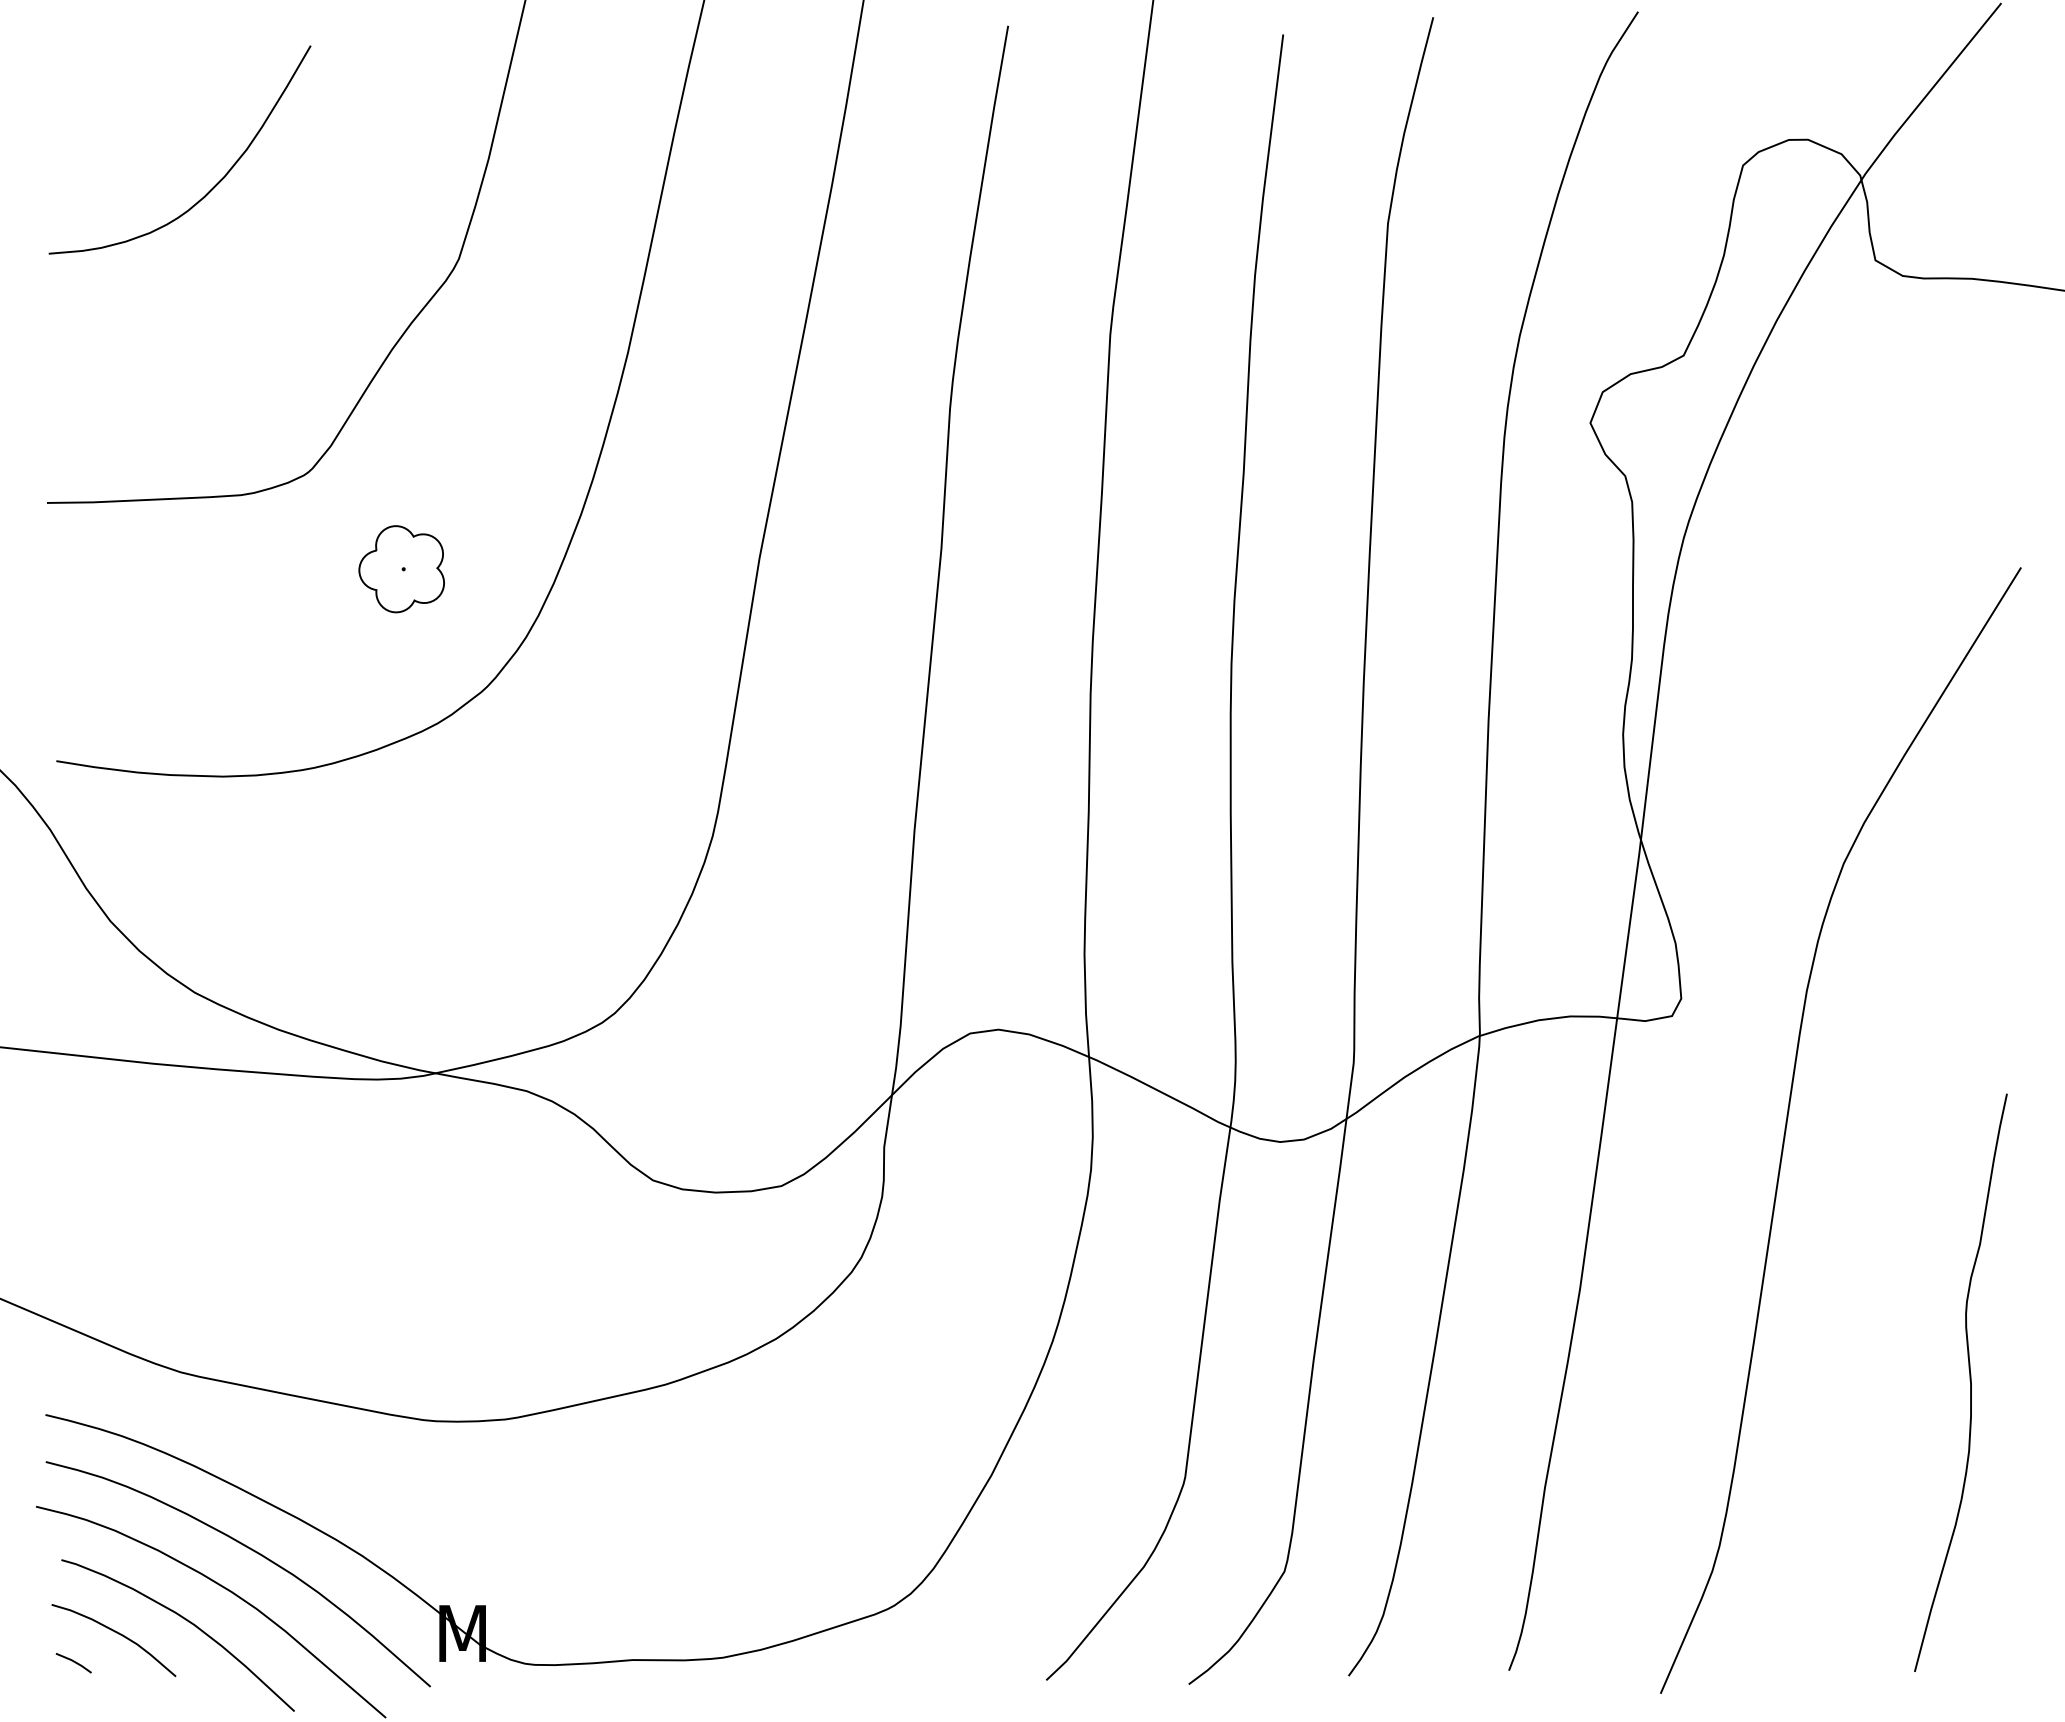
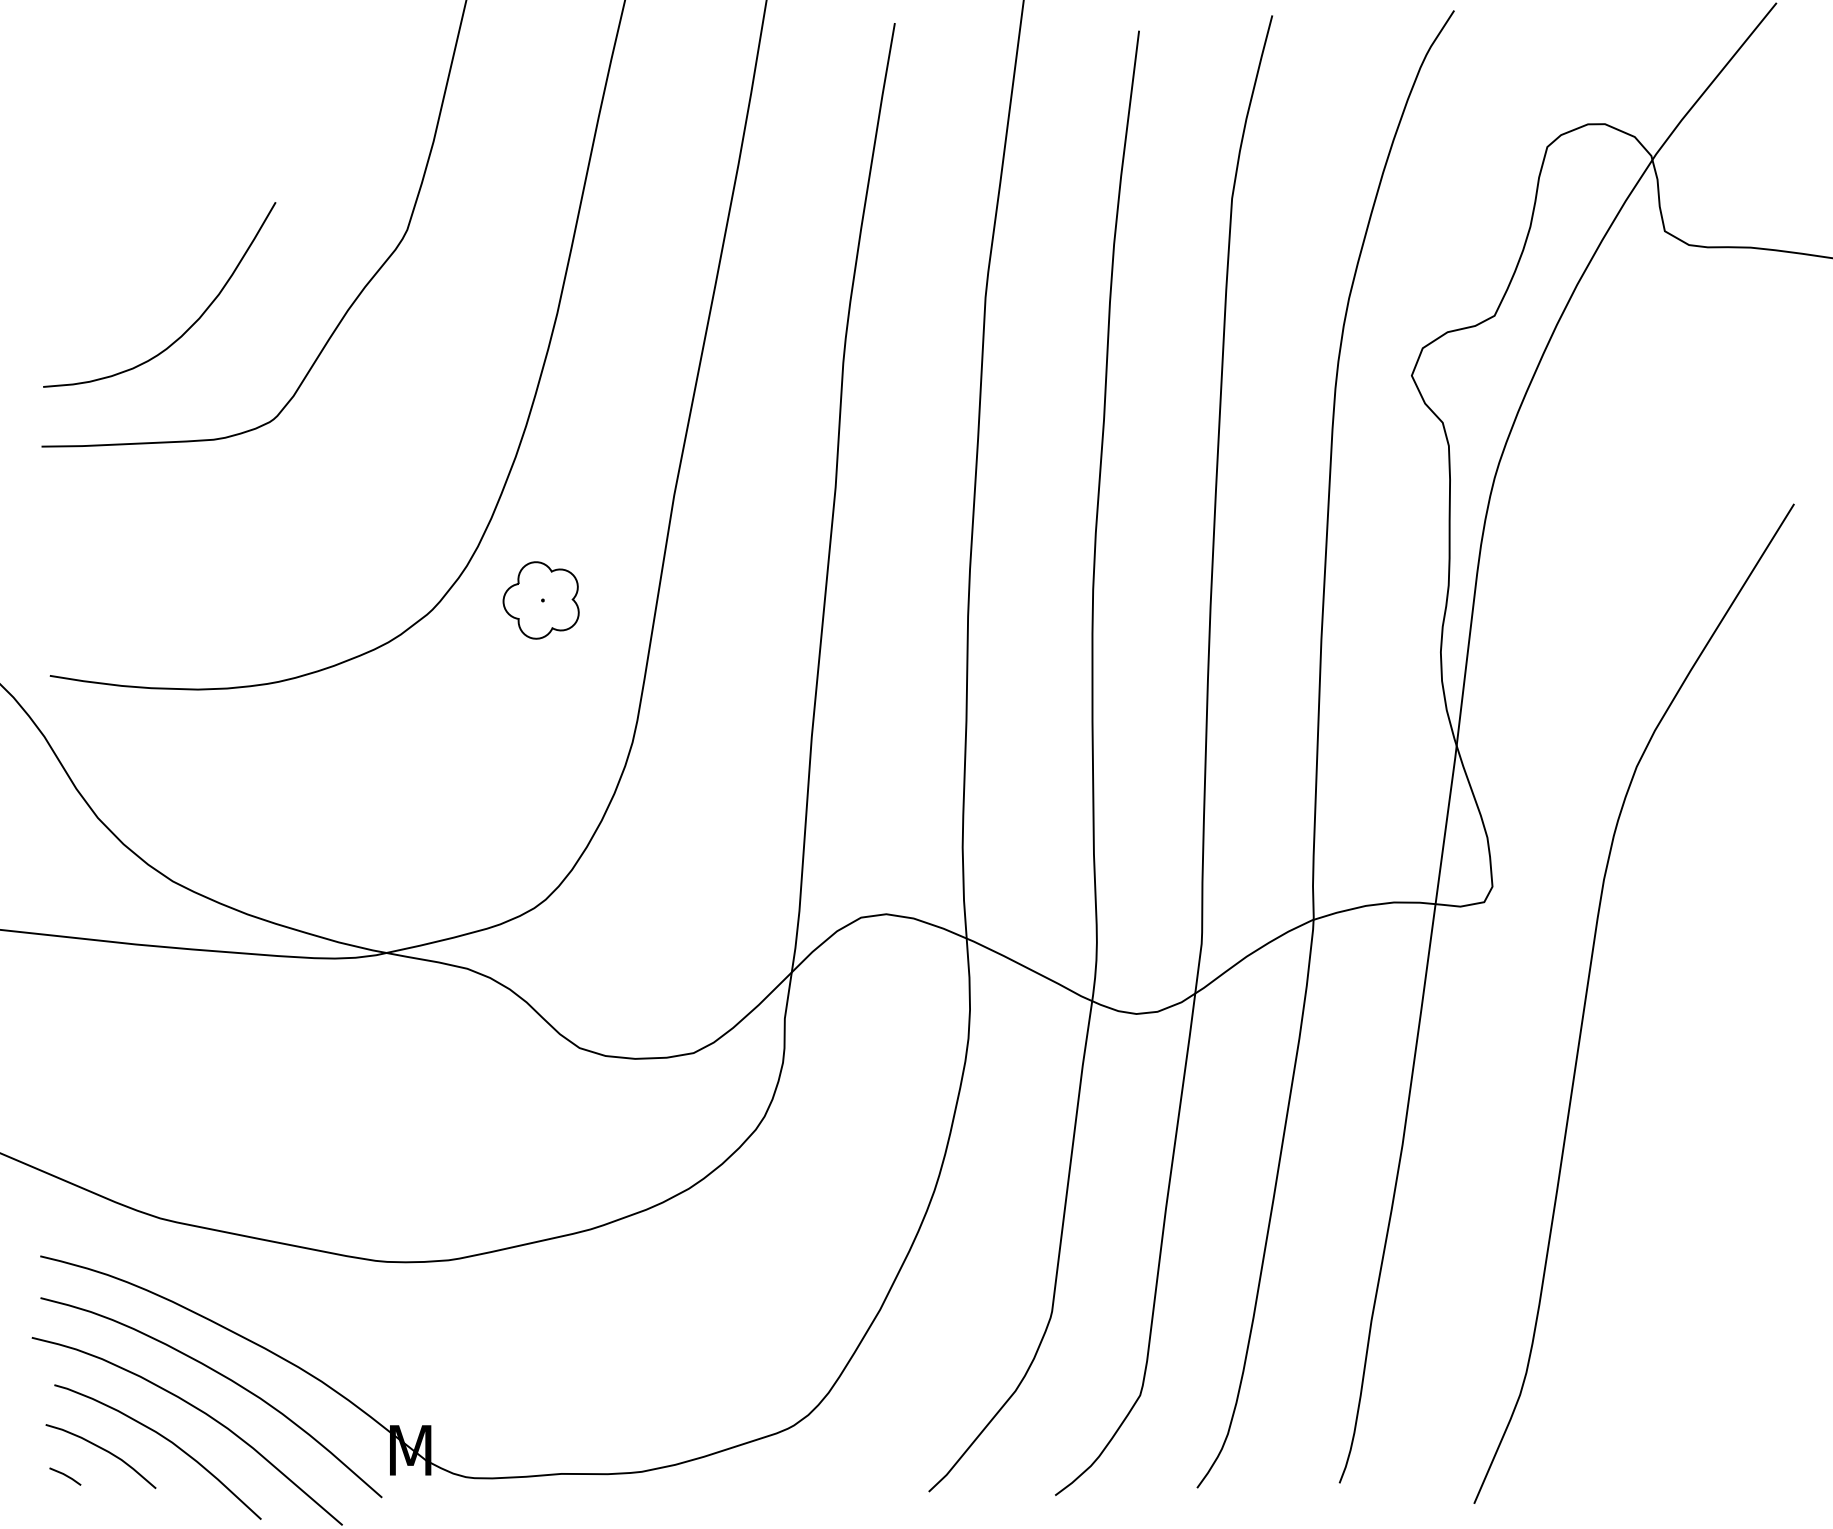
curve: (215, 184) -> (191, 325), moved
part: (401, 569) -> (540, 600), moved
curve: (1969, 1380) -> (1748, 1225), removed

